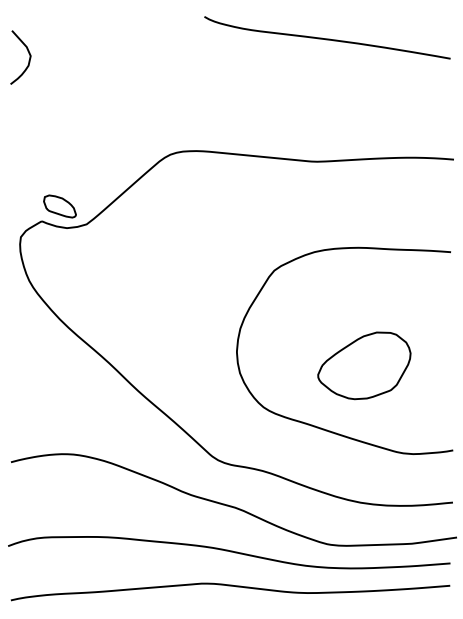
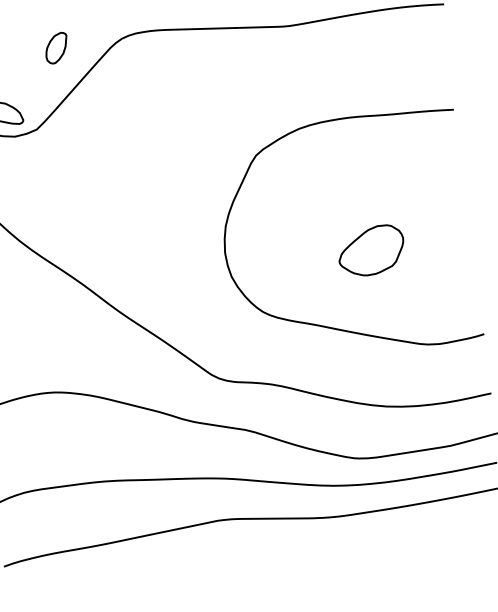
part: (112, 155) -> (56, 47), added
part: (363, 365) -> (370, 250), size x0.62

